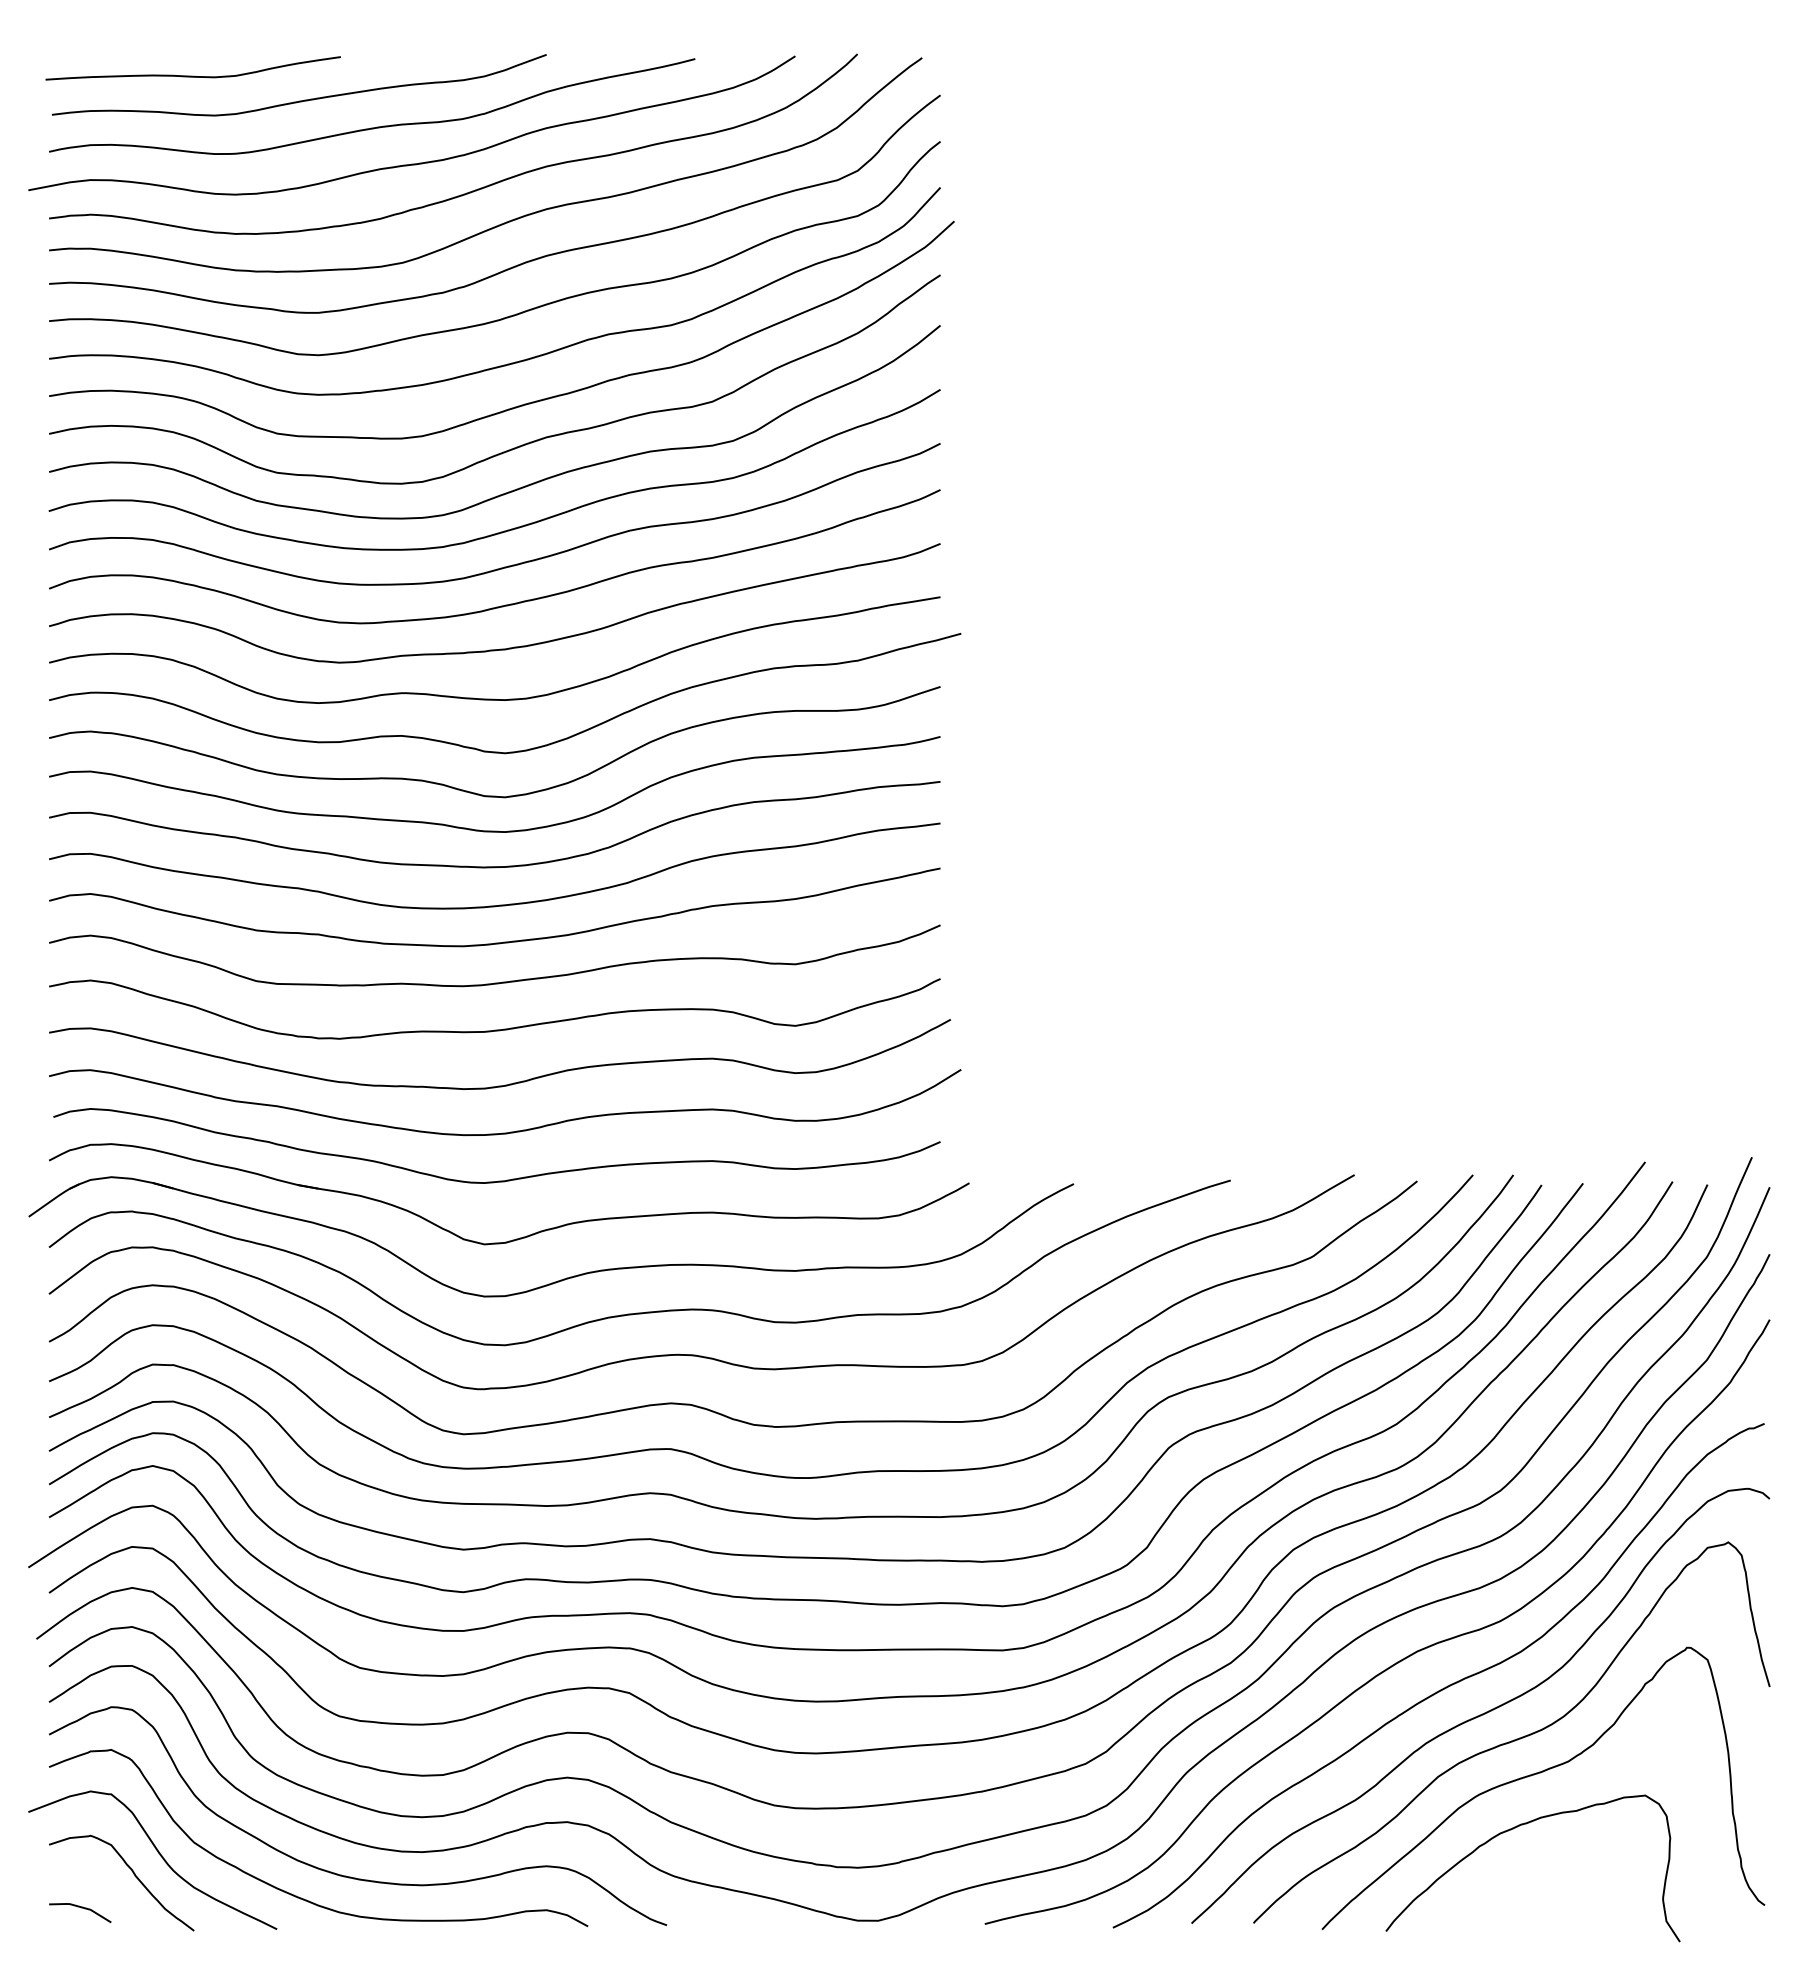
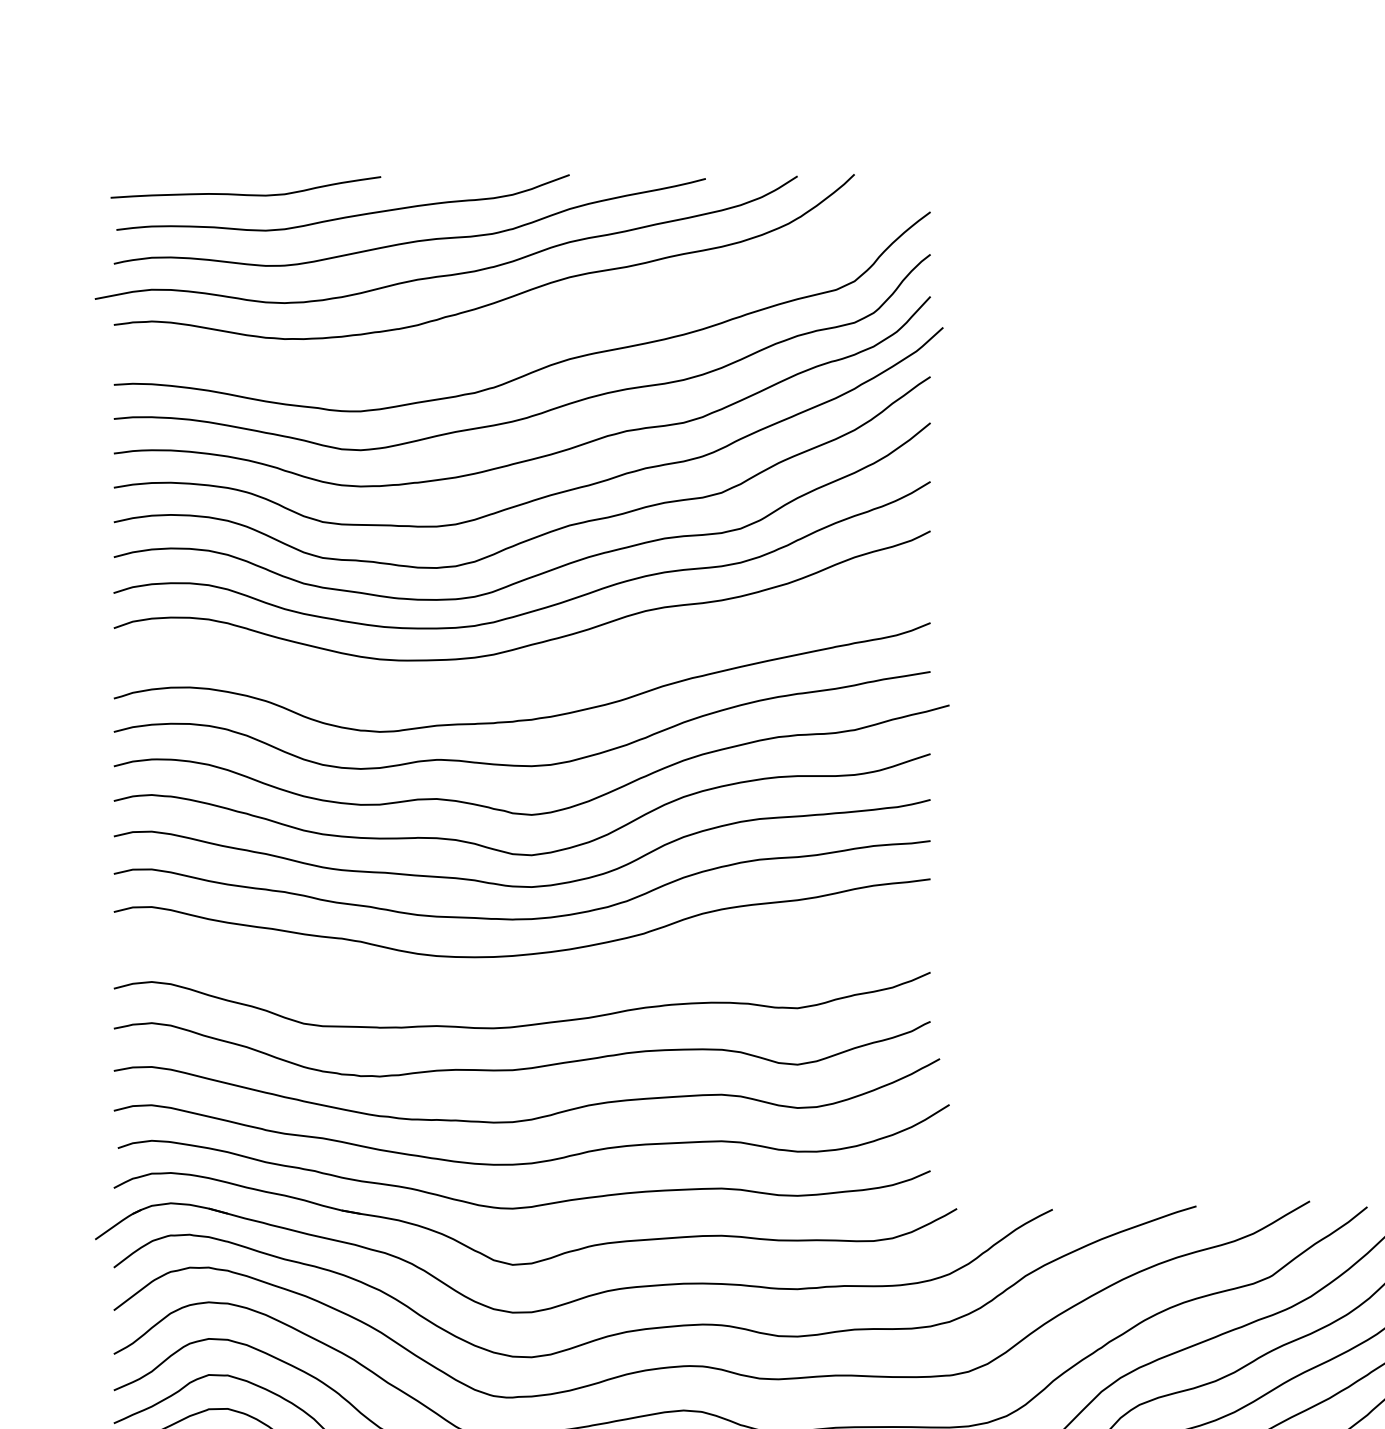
curve: (503, 222) -> (530, 328), removed
curve: (505, 604) -> (532, 678), removed
curve: (495, 942) -> (522, 988), removed

